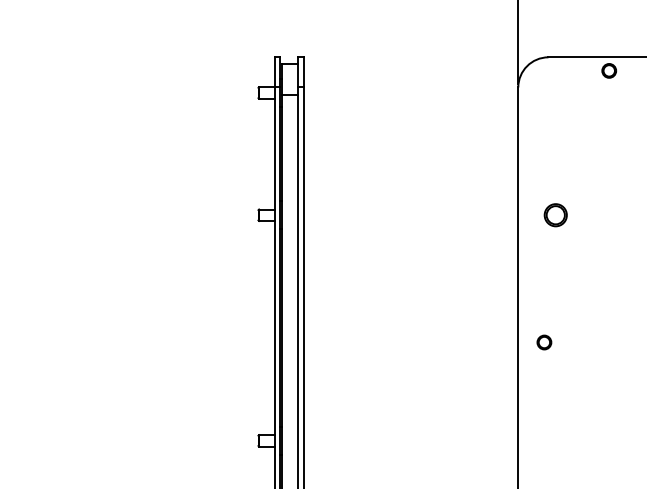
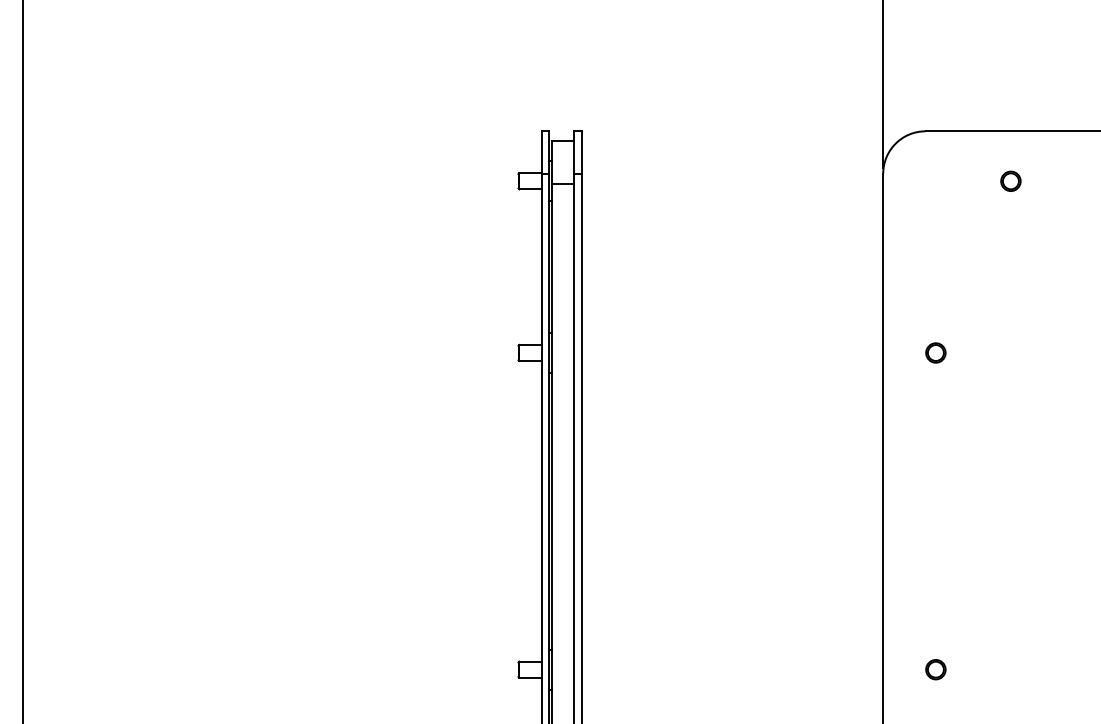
part: (608, 70) -> (1010, 180), moved
circle: (555, 214) -> (935, 352), size x0.62
part: (544, 342) -> (935, 669), moved

